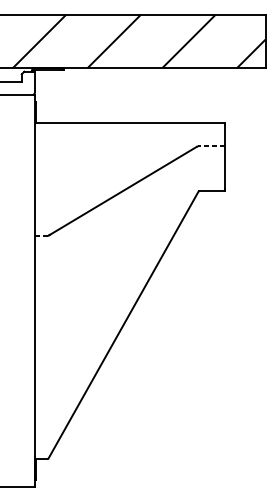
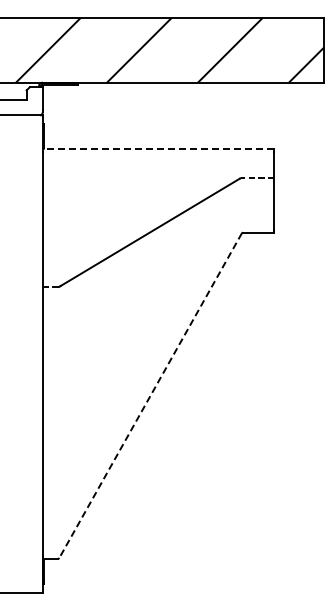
line: (130, 122) -> (159, 149), solid -> dashed
line: (123, 325) -> (150, 396), solid -> dashed

